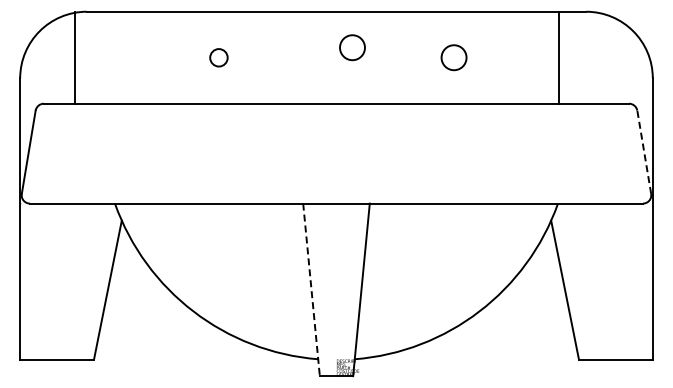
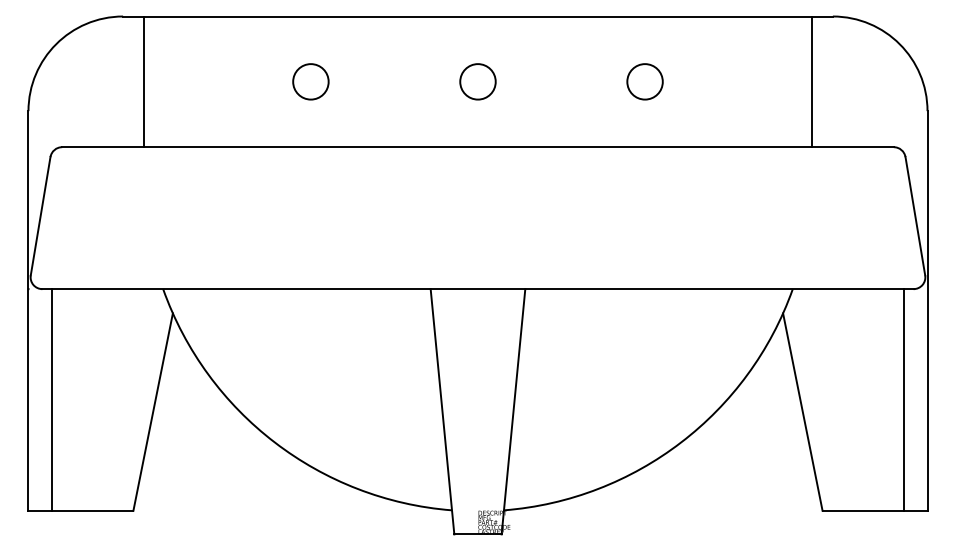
circle: (352, 47) -> (478, 81), moved
line: (75, 57) -> (144, 81), moved
circle: (218, 57) -> (310, 81), size x1.43
line: (558, 57) -> (811, 81), moved
line: (644, 151) -> (915, 215), dashed -> solid
line: (36, 281) -> (51, 399), added
line: (636, 281) -> (904, 399), added
line: (311, 289) -> (442, 411), dashed -> solid

